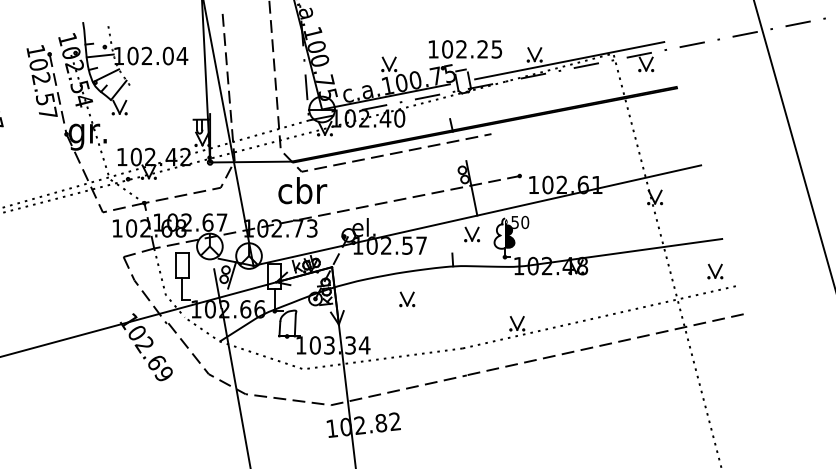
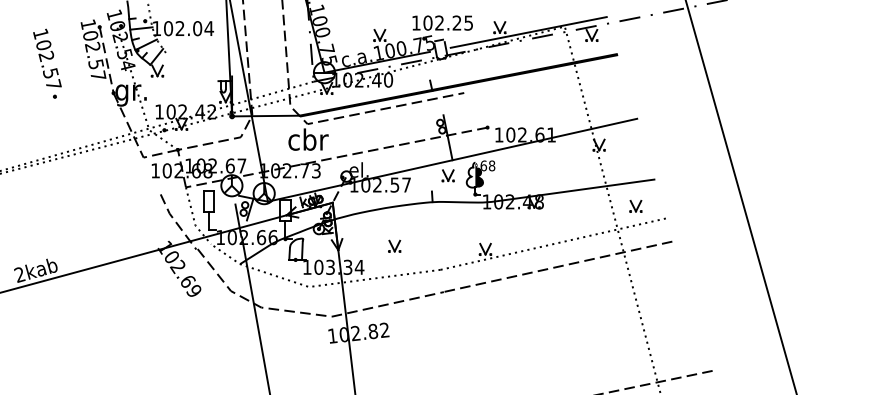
text: (519, 221) -> (487, 165), 50 -> 68
line: (137, 252) -> (172, 190), removed
part: (714, 271) -> (635, 206), moved
part: (406, 298) -> (394, 245), moved

